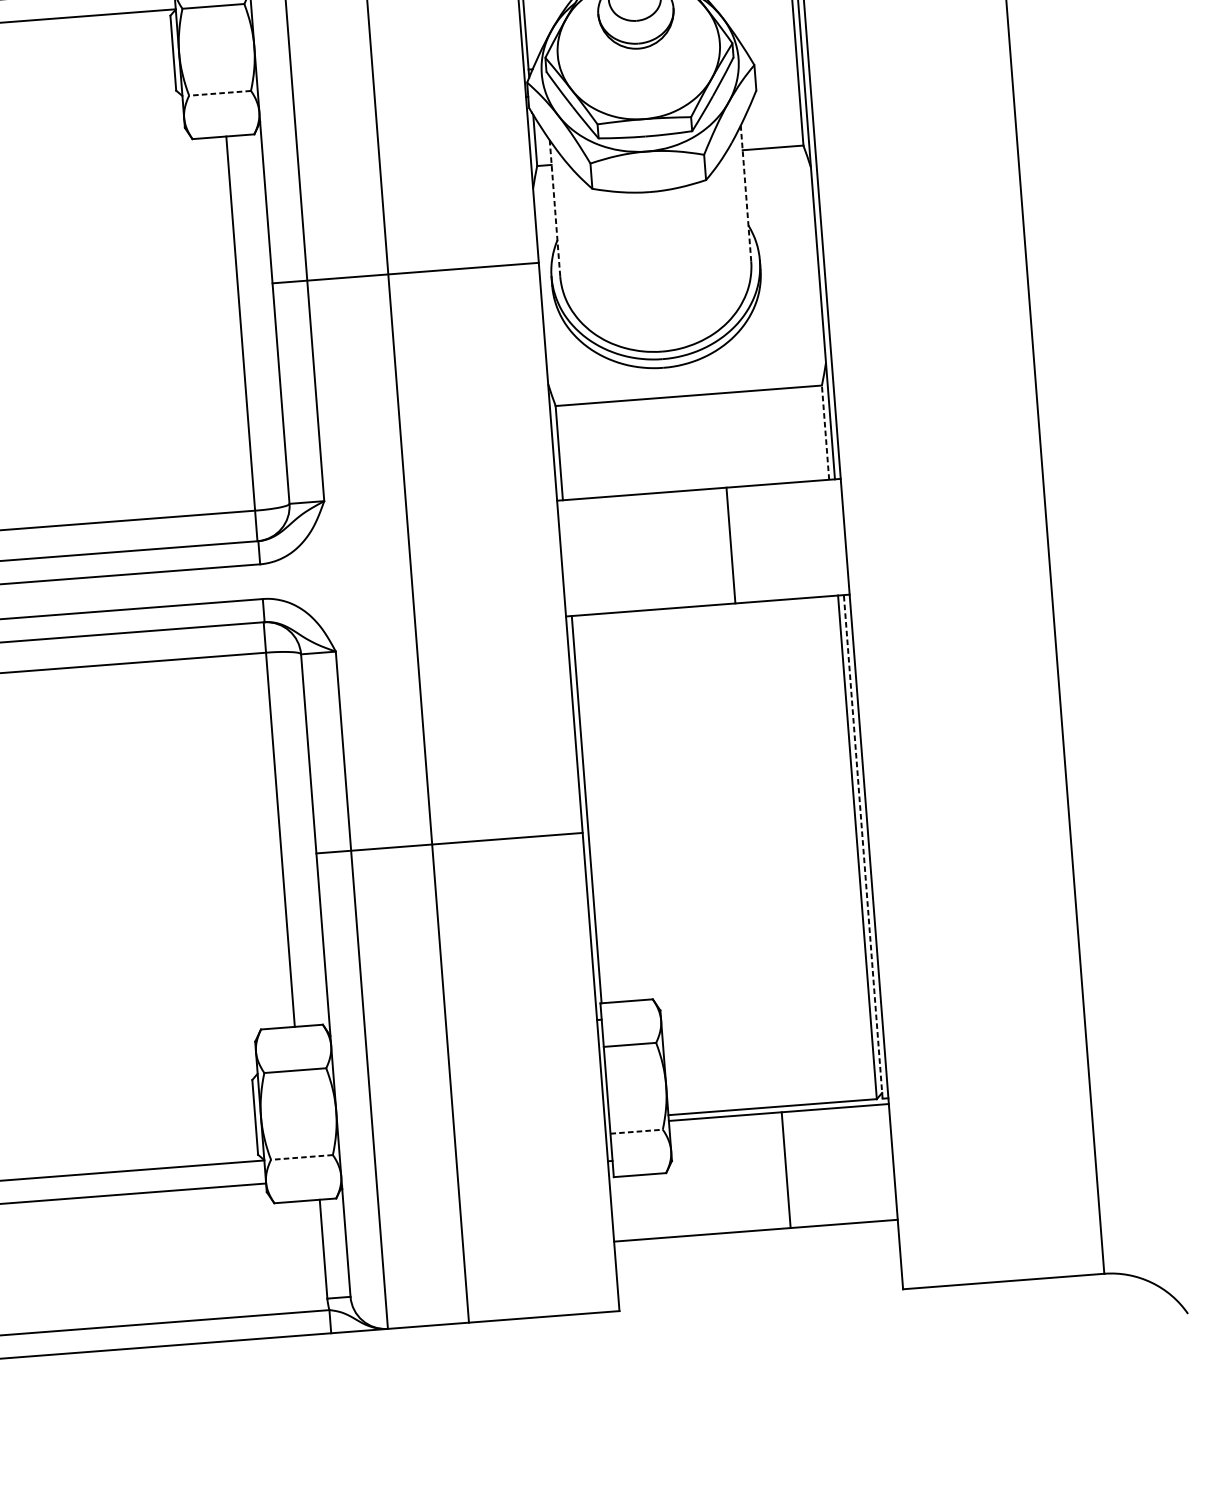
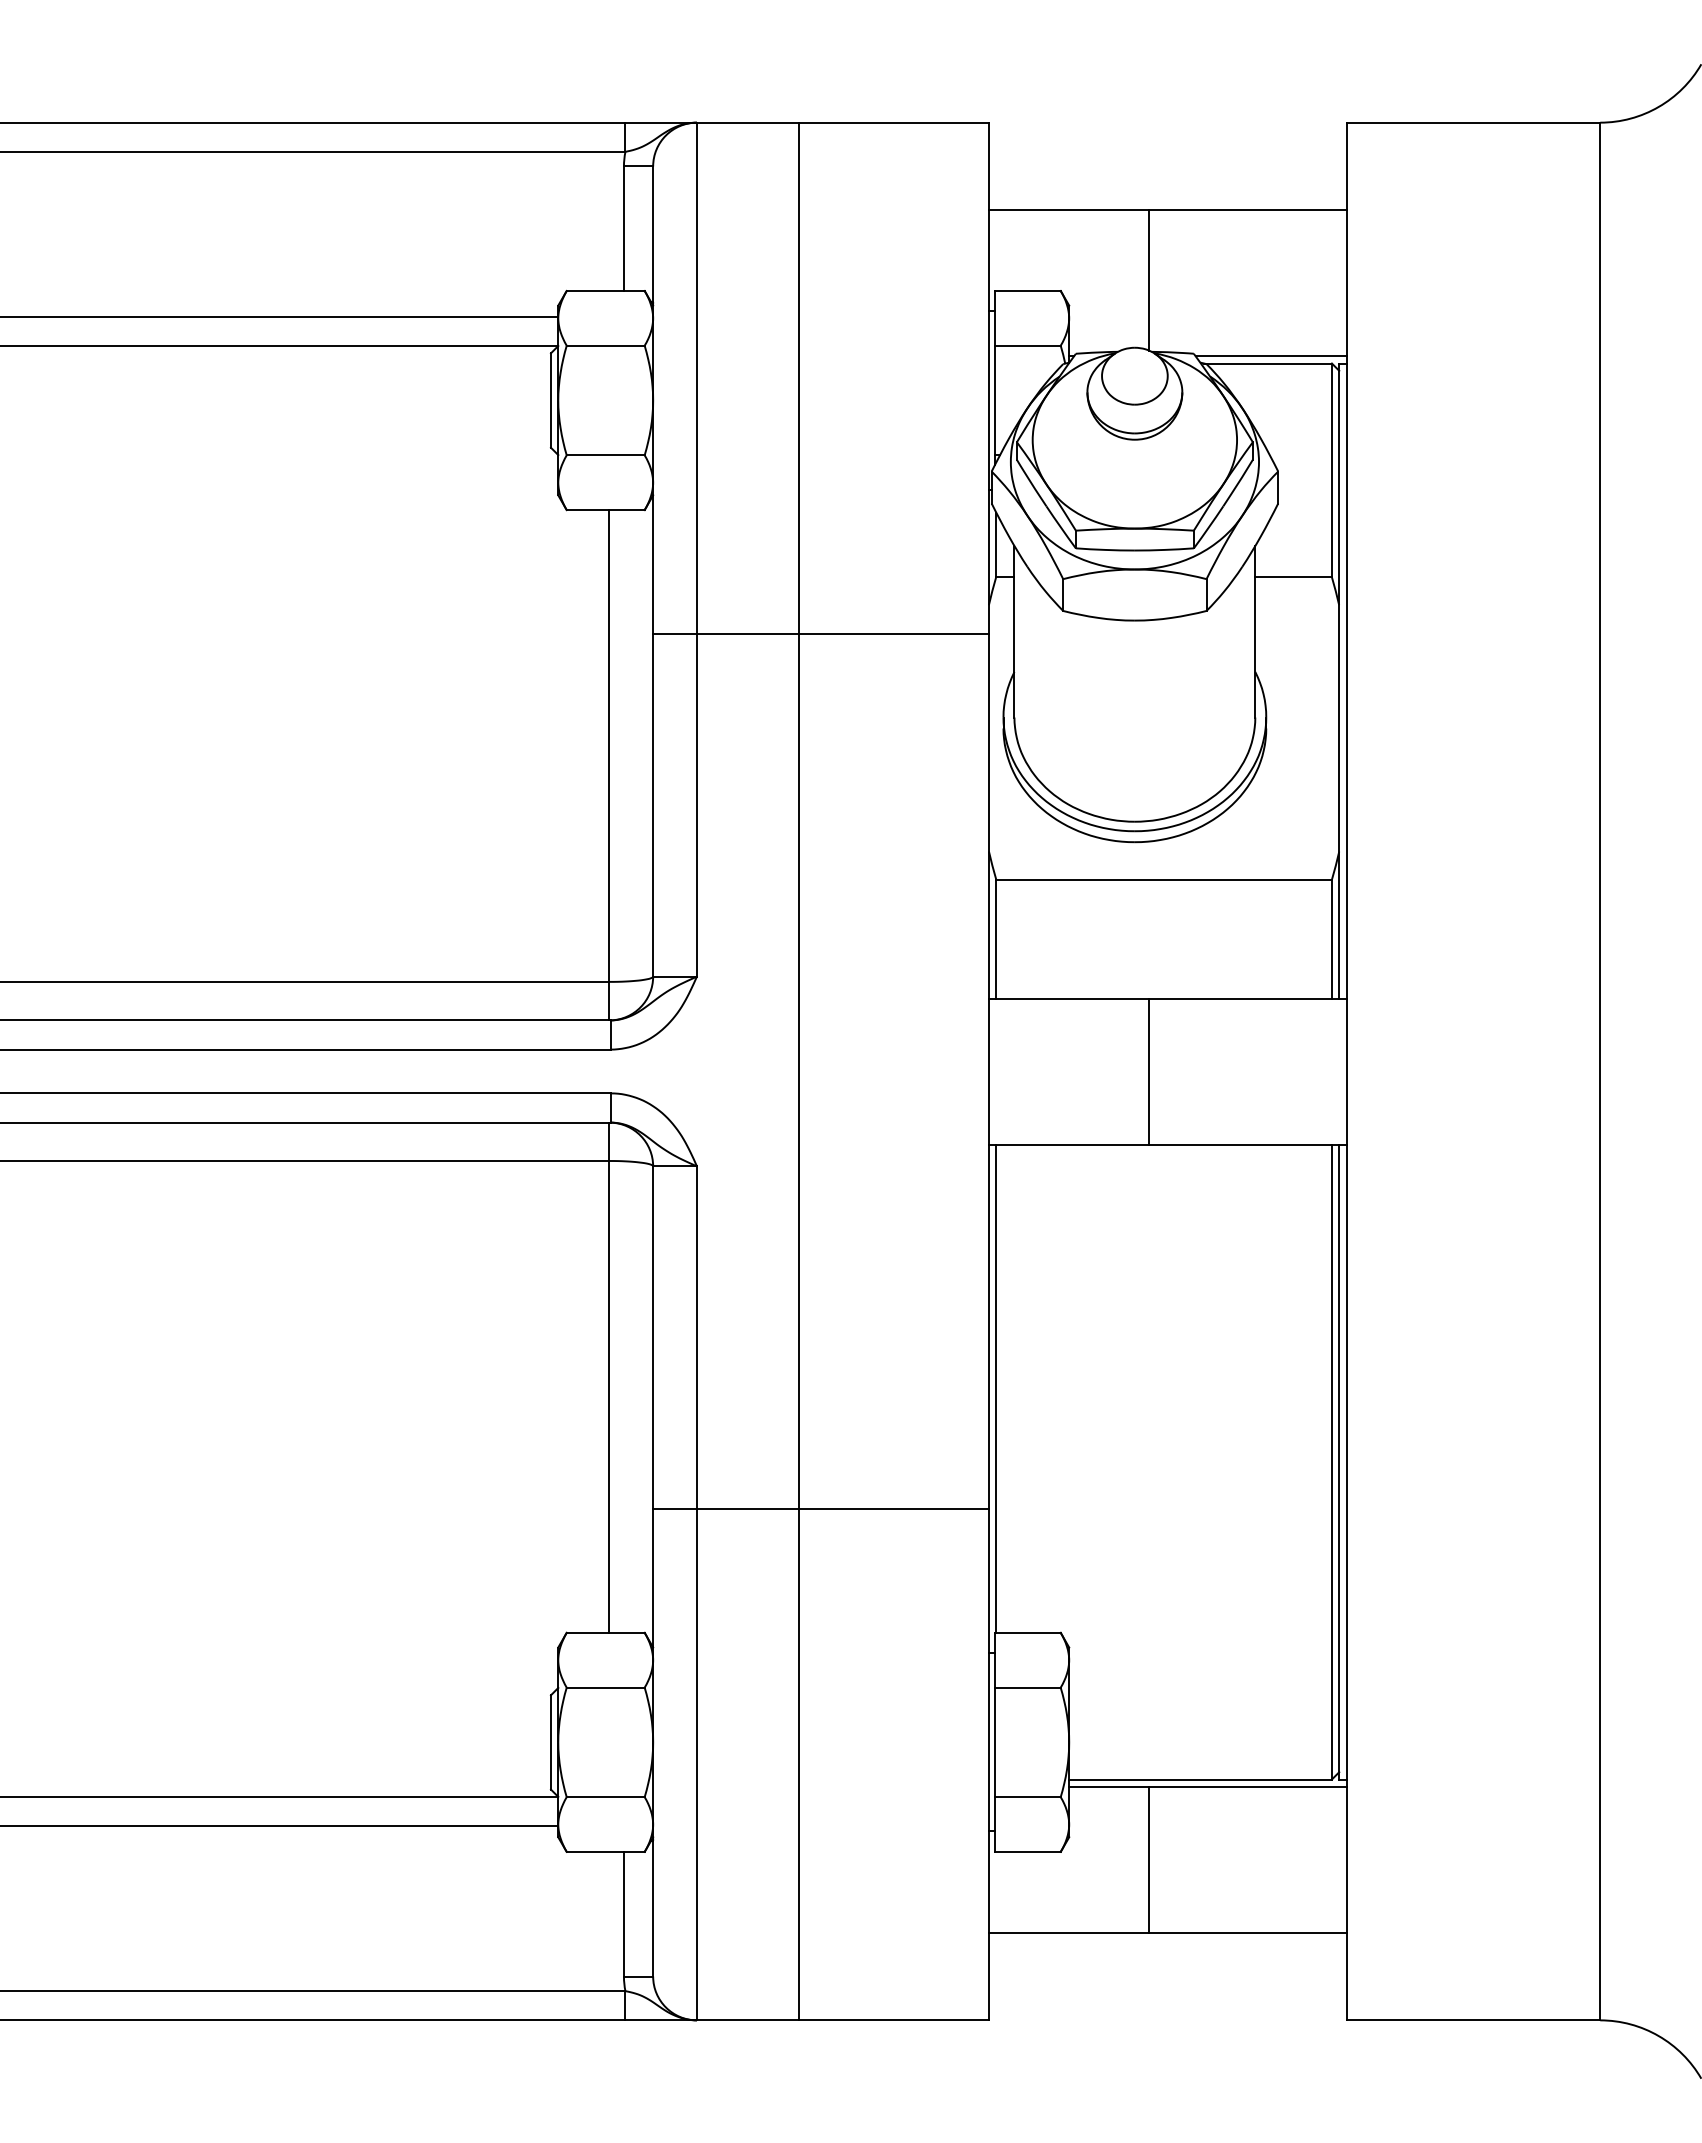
line: (219, 93) -> (605, 455), dashed -> solid
line: (746, 193) -> (1255, 631), dashed -> solid
line: (555, 208) -> (1014, 631), dashed -> solid
line: (405, 273) -> (820, 633), moved
line: (825, 432) -> (1331, 938), dashed -> solid
line: (730, 545) -> (1149, 1071), moved
line: (449, 843) -> (820, 1509), moved
line: (863, 846) -> (1339, 1461), dashed -> solid
line: (636, 1131) -> (1027, 1797), dashed -> solid
line: (301, 1157) -> (605, 1797), dashed -> solid
line: (786, 1169) -> (1149, 1859), moved

